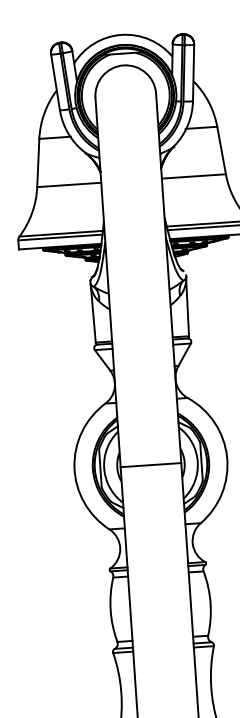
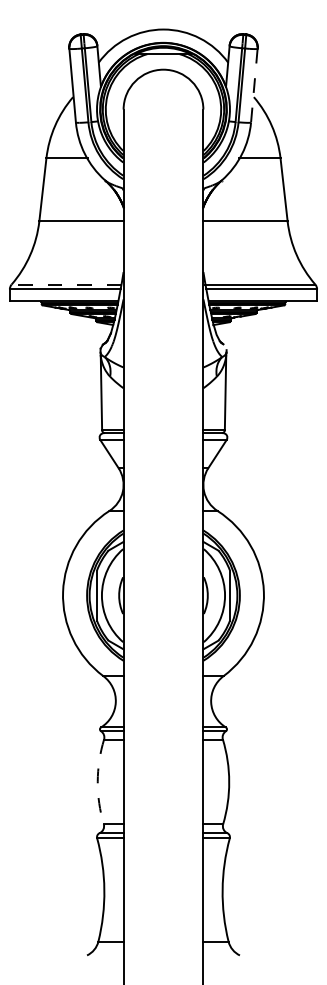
line: (193, 73) -> (254, 86), solid -> dashed
line: (61, 233) -> (66, 284), solid -> dashed
line: (150, 465) -> (163, 595), removed
arc: (110, 609) -> (97, 781), solid -> dashed

